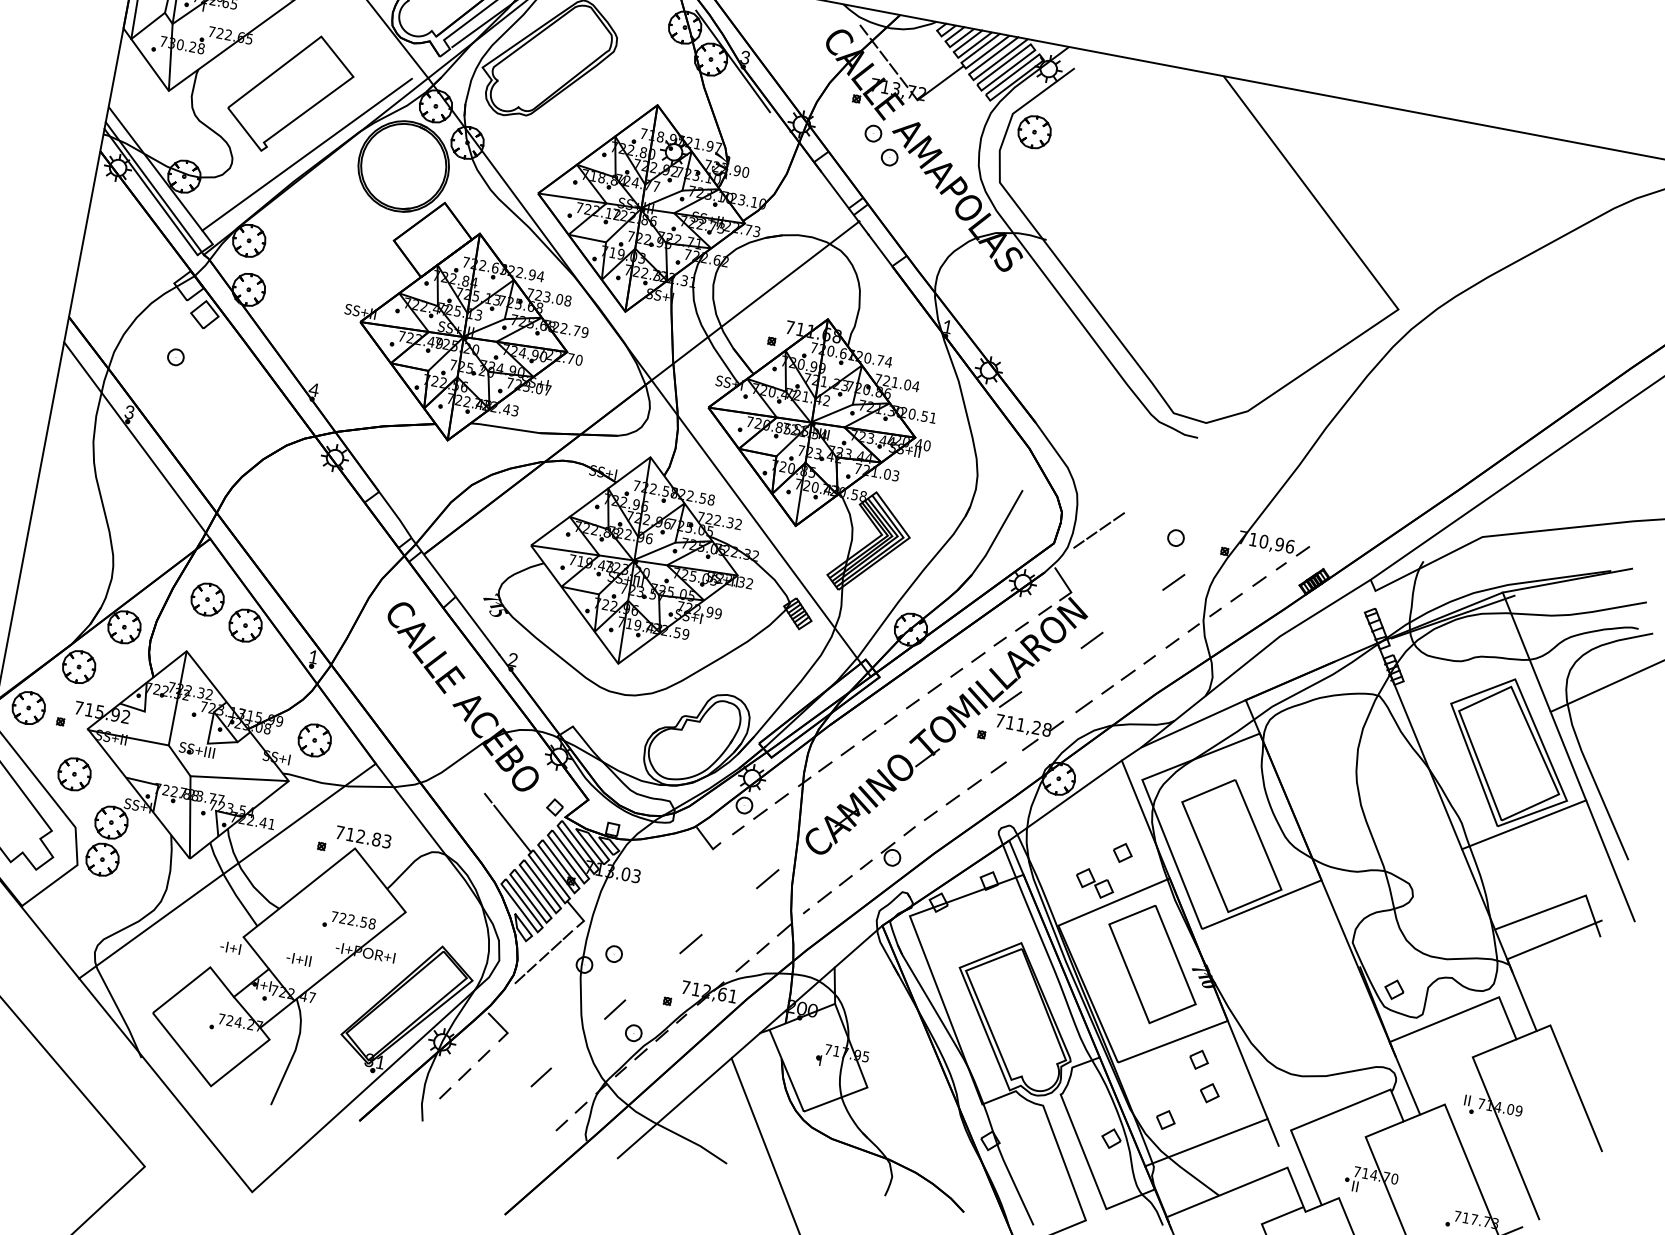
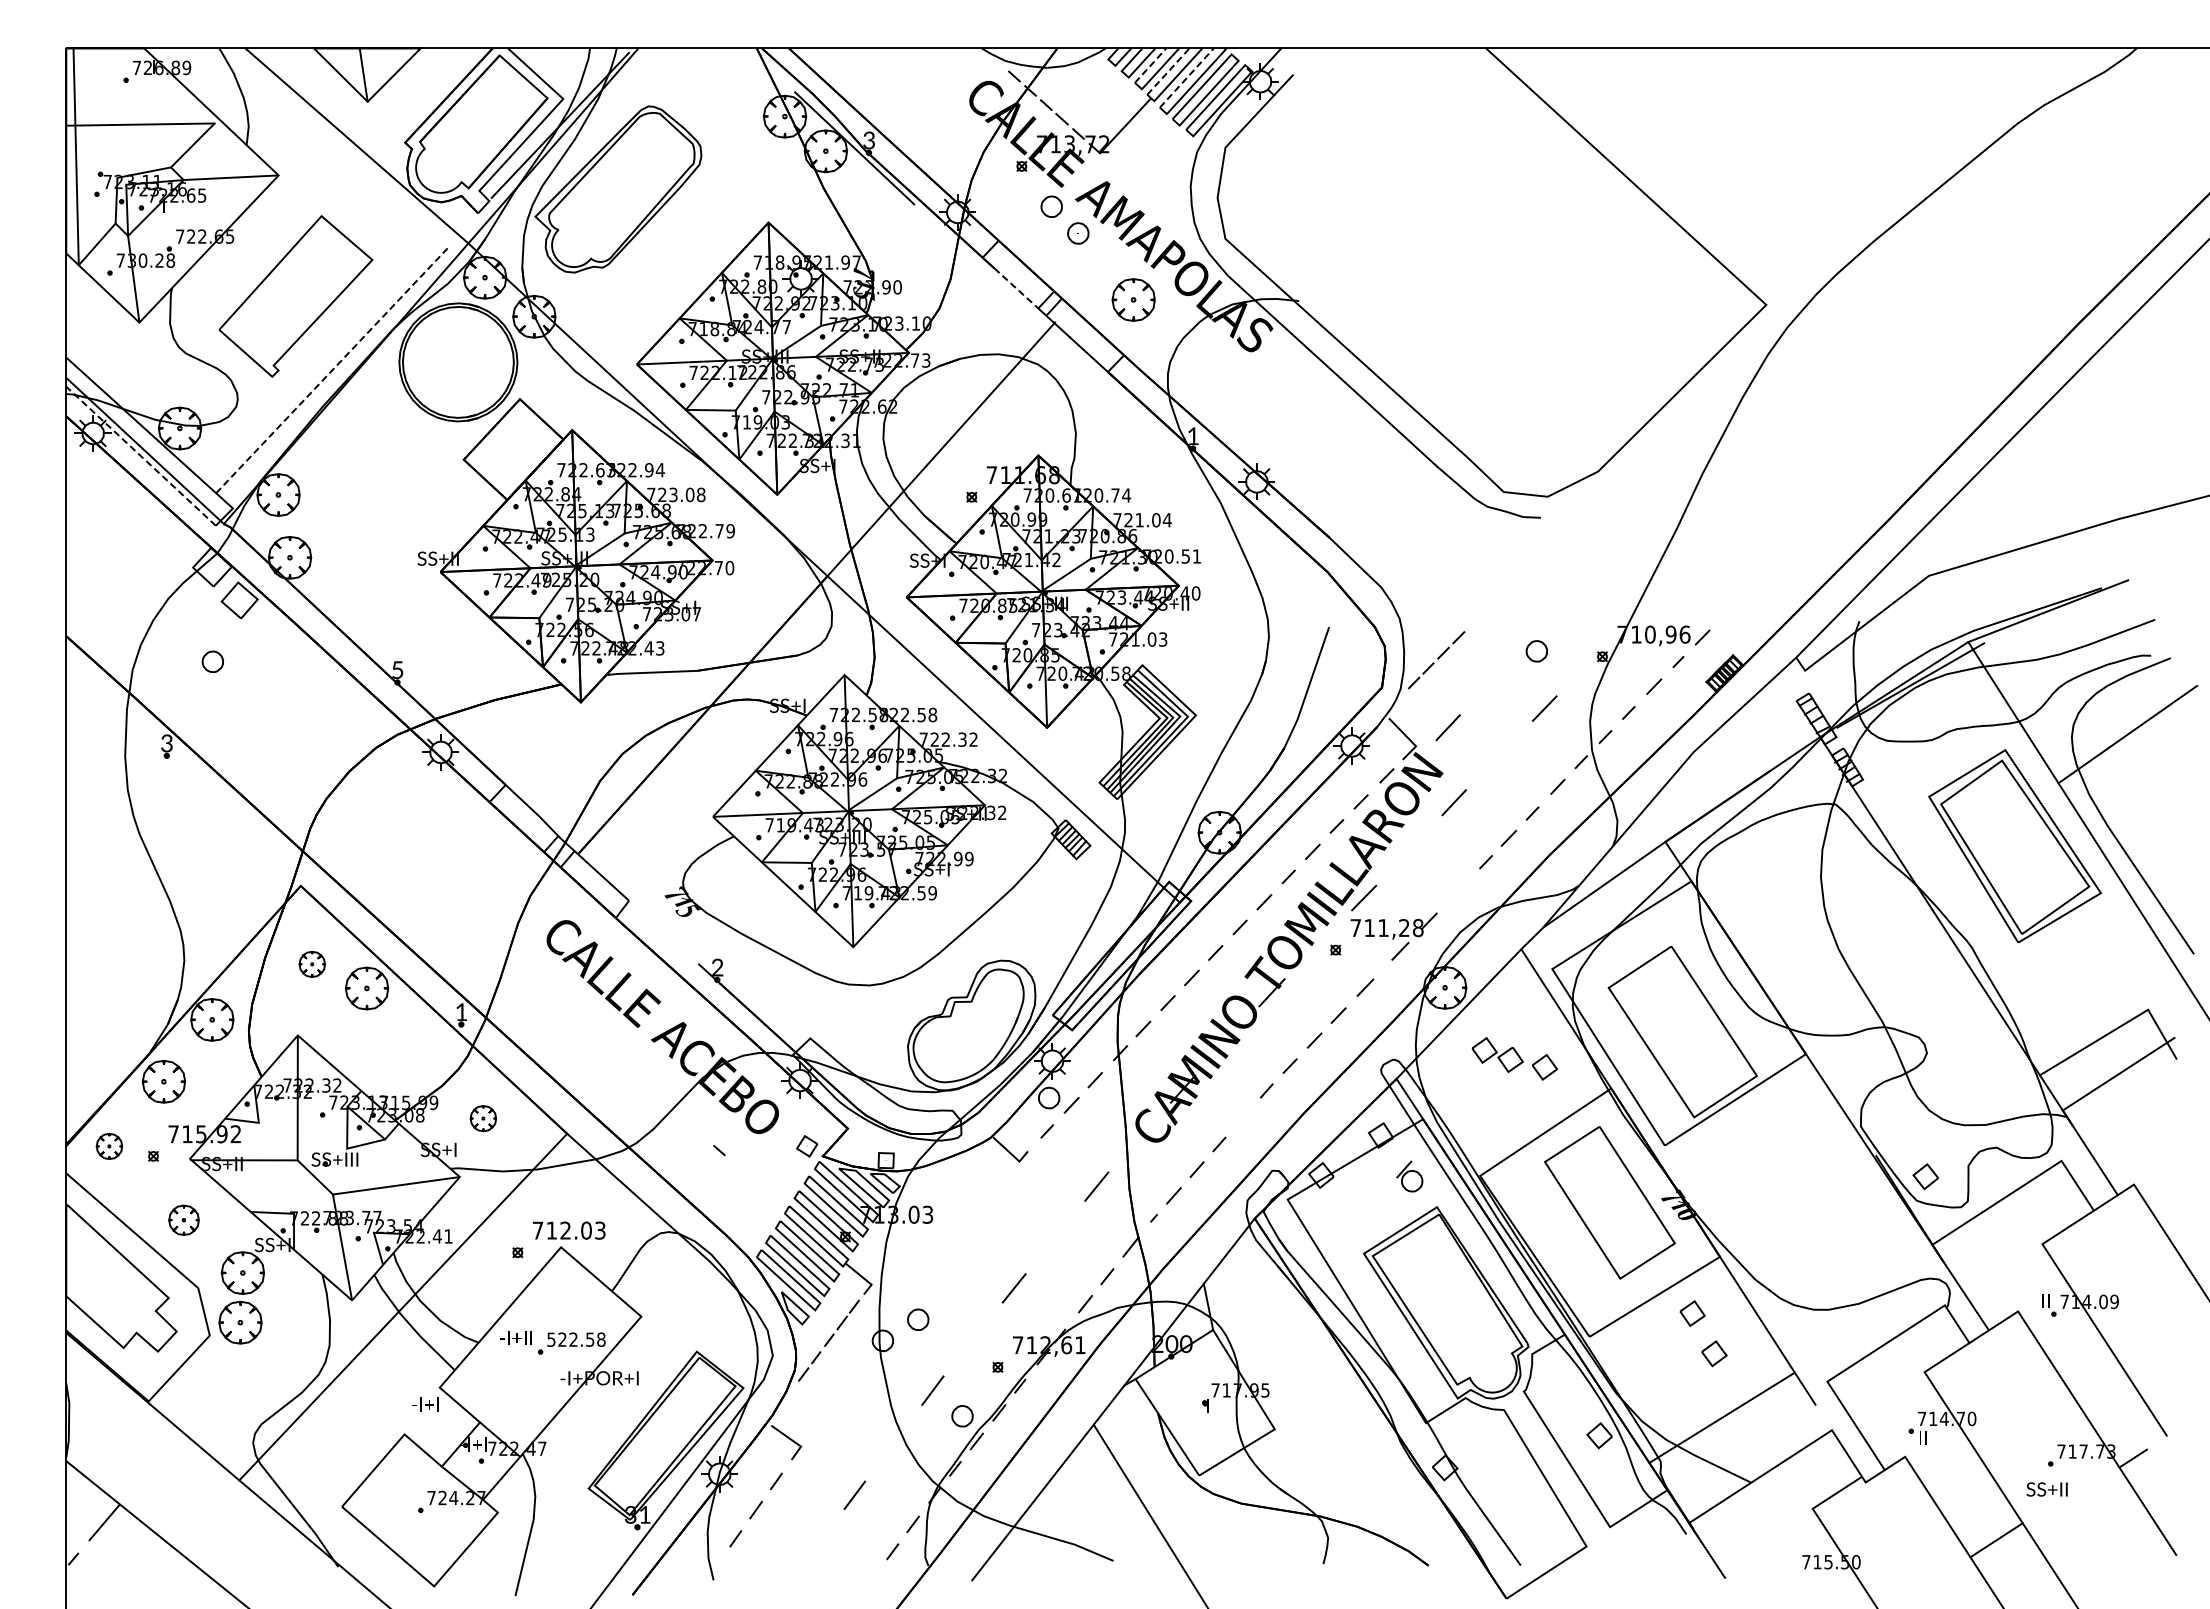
line: (968, 41) -> (1150, 65), solid -> dashed
line: (980, 48) -> (1168, 71), solid -> dashed
line: (994, 55) -> (1187, 77), solid -> dashed
part: (1034, 131) -> (1133, 299), moved
line: (306, 154) -> (331, 370), solid -> dashed
line: (835, 190) -> (1016, 288), solid -> dashed
line: (150, 191) -> (140, 455), solid -> dashed
text: (314, 389) -> (397, 669), 4 -> 5
line: (137, 440) -> (183, 777), removed
line: (1097, 582) -> (1447, 727), added
part: (207, 599) -> (312, 964), size x0.6
line: (477, 625) -> (663, 932), removed
line: (1083, 706) -> (1459, 889), removed
part: (28, 708) -> (109, 1146), size x0.6
part: (314, 740) -> (483, 1118), size x0.6
part: (74, 774) -> (183, 1220), size x0.7
line: (1523, 824) -> (2051, 933), removed
line: (513, 828) -> (758, 1183), removed
text: (376, 839) -> (586, 1230), 712.83 -> 712.03
part: (891, 853) -> (1409, 1176), moved
part: (1094, 883) -> (1497, 1055), moved
text: (334, 916) -> (551, 1339), 722.58 -> 522.58
text: (298, 959) -> (515, 1337), moved
part: (1165, 1119) -> (1664, 1398), removed

